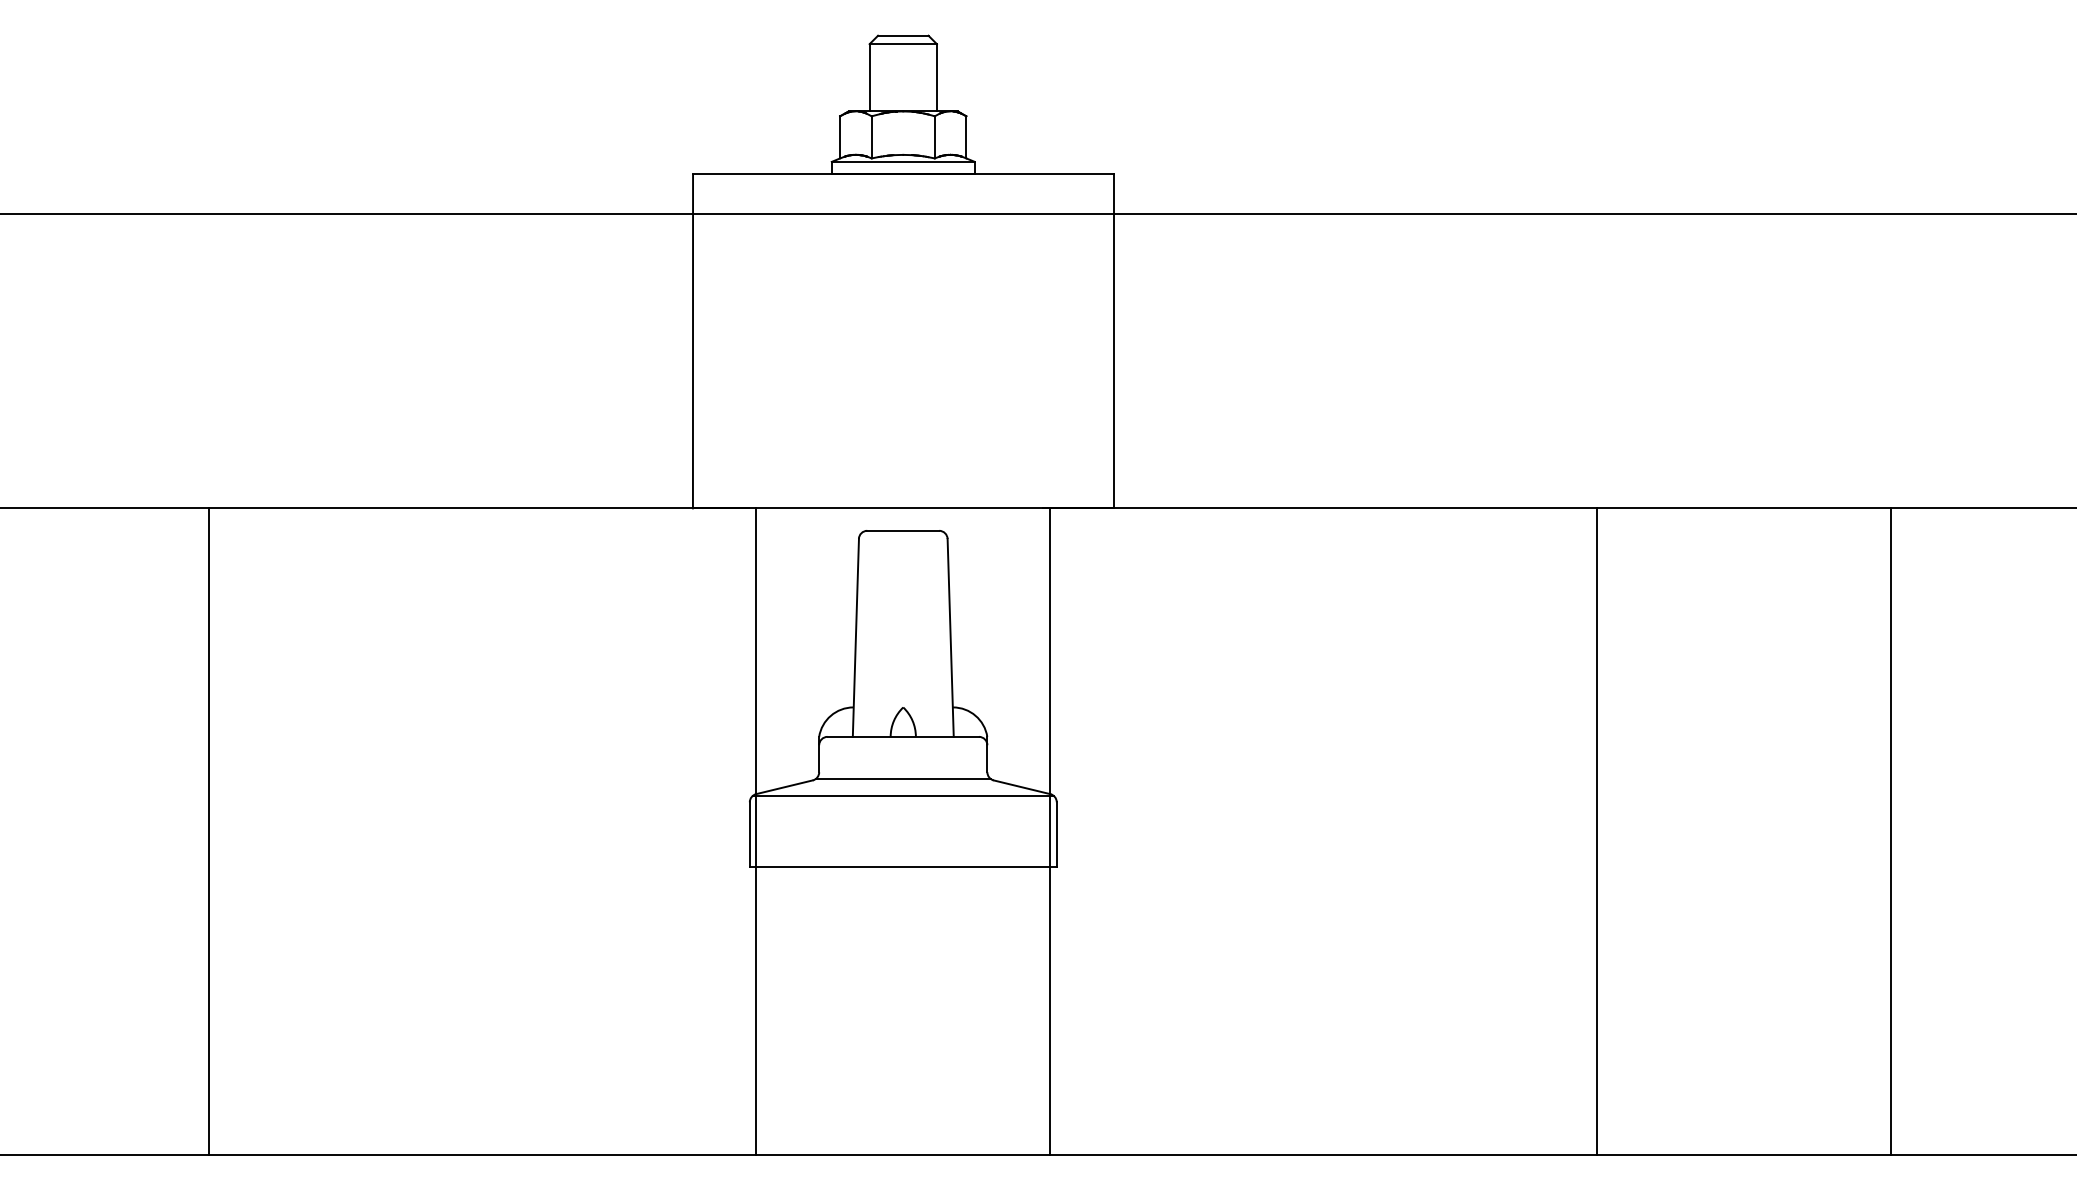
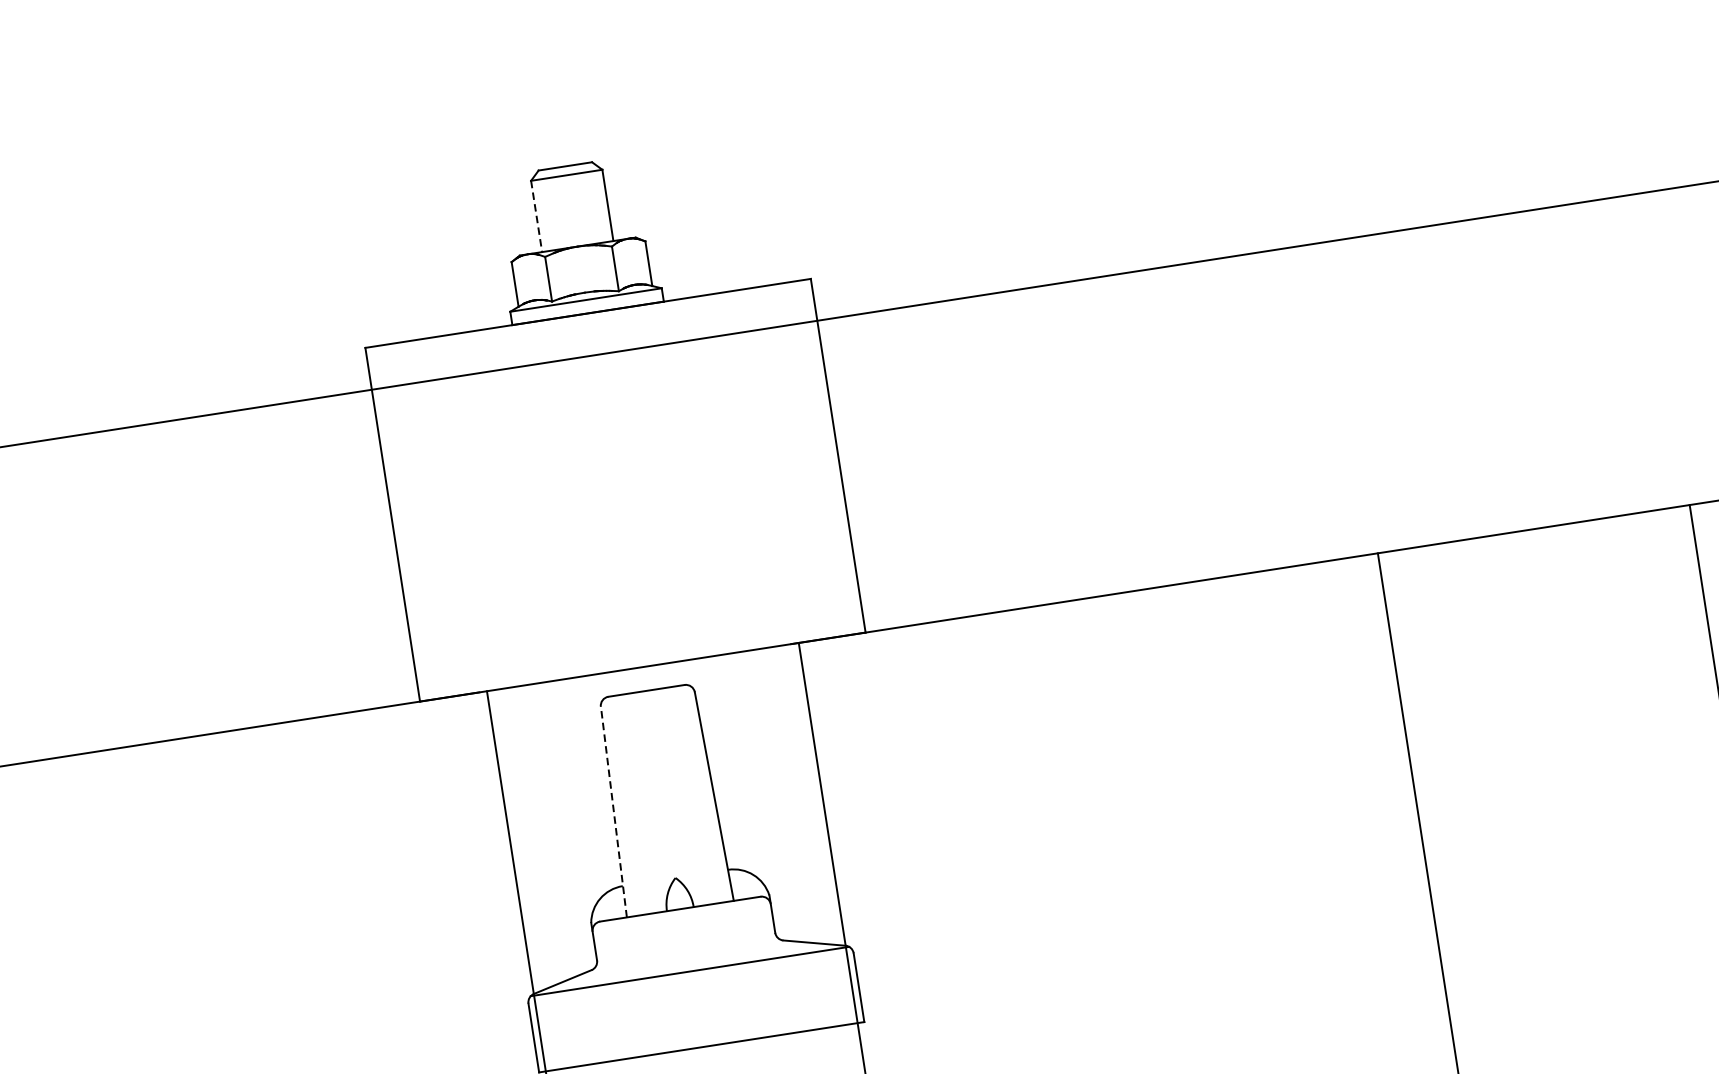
line: (869, 77) -> (536, 216), solid -> dashed
line: (855, 637) -> (613, 811), solid -> dashed
line: (903, 778) -> (687, 953), removed

